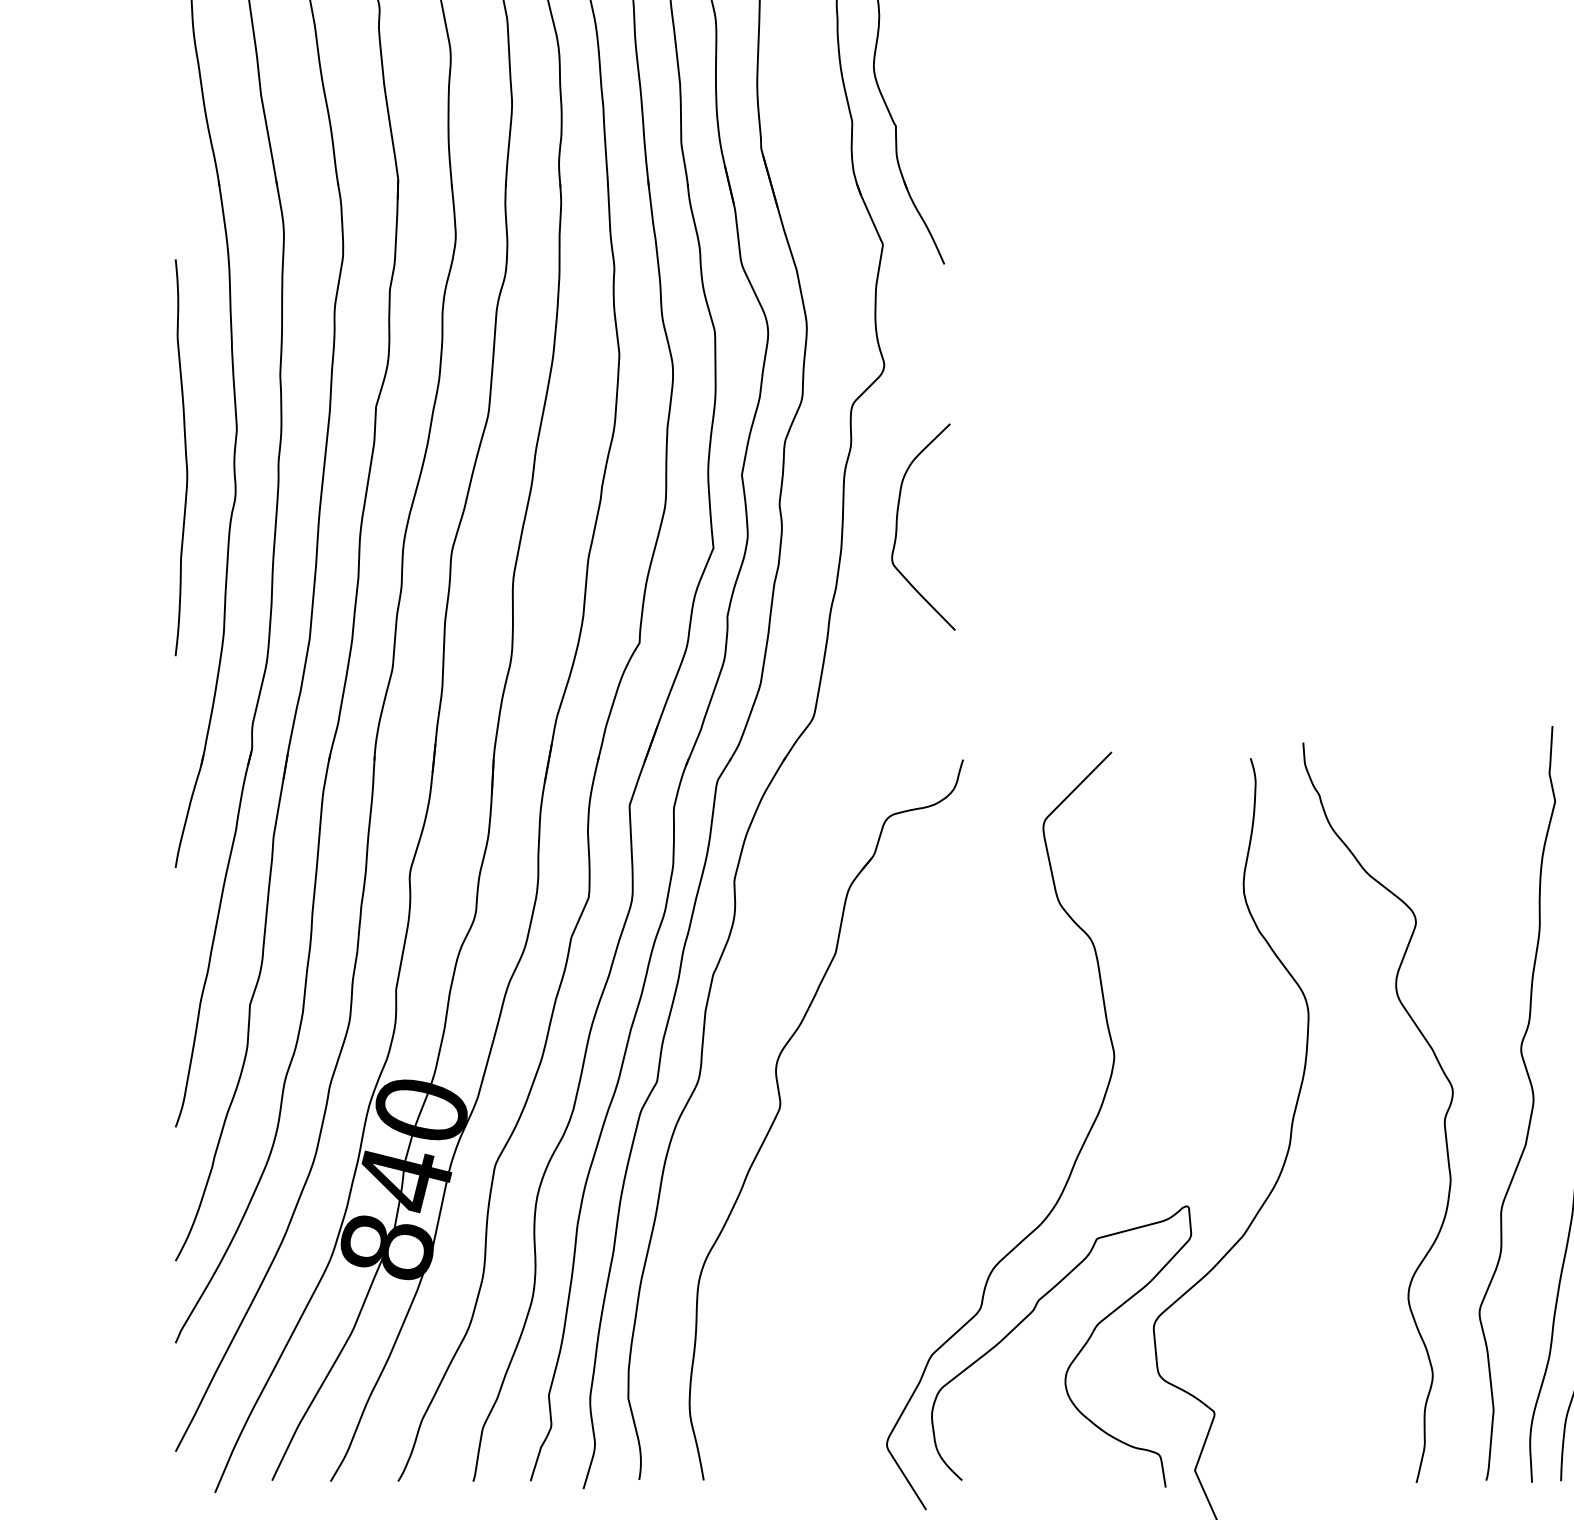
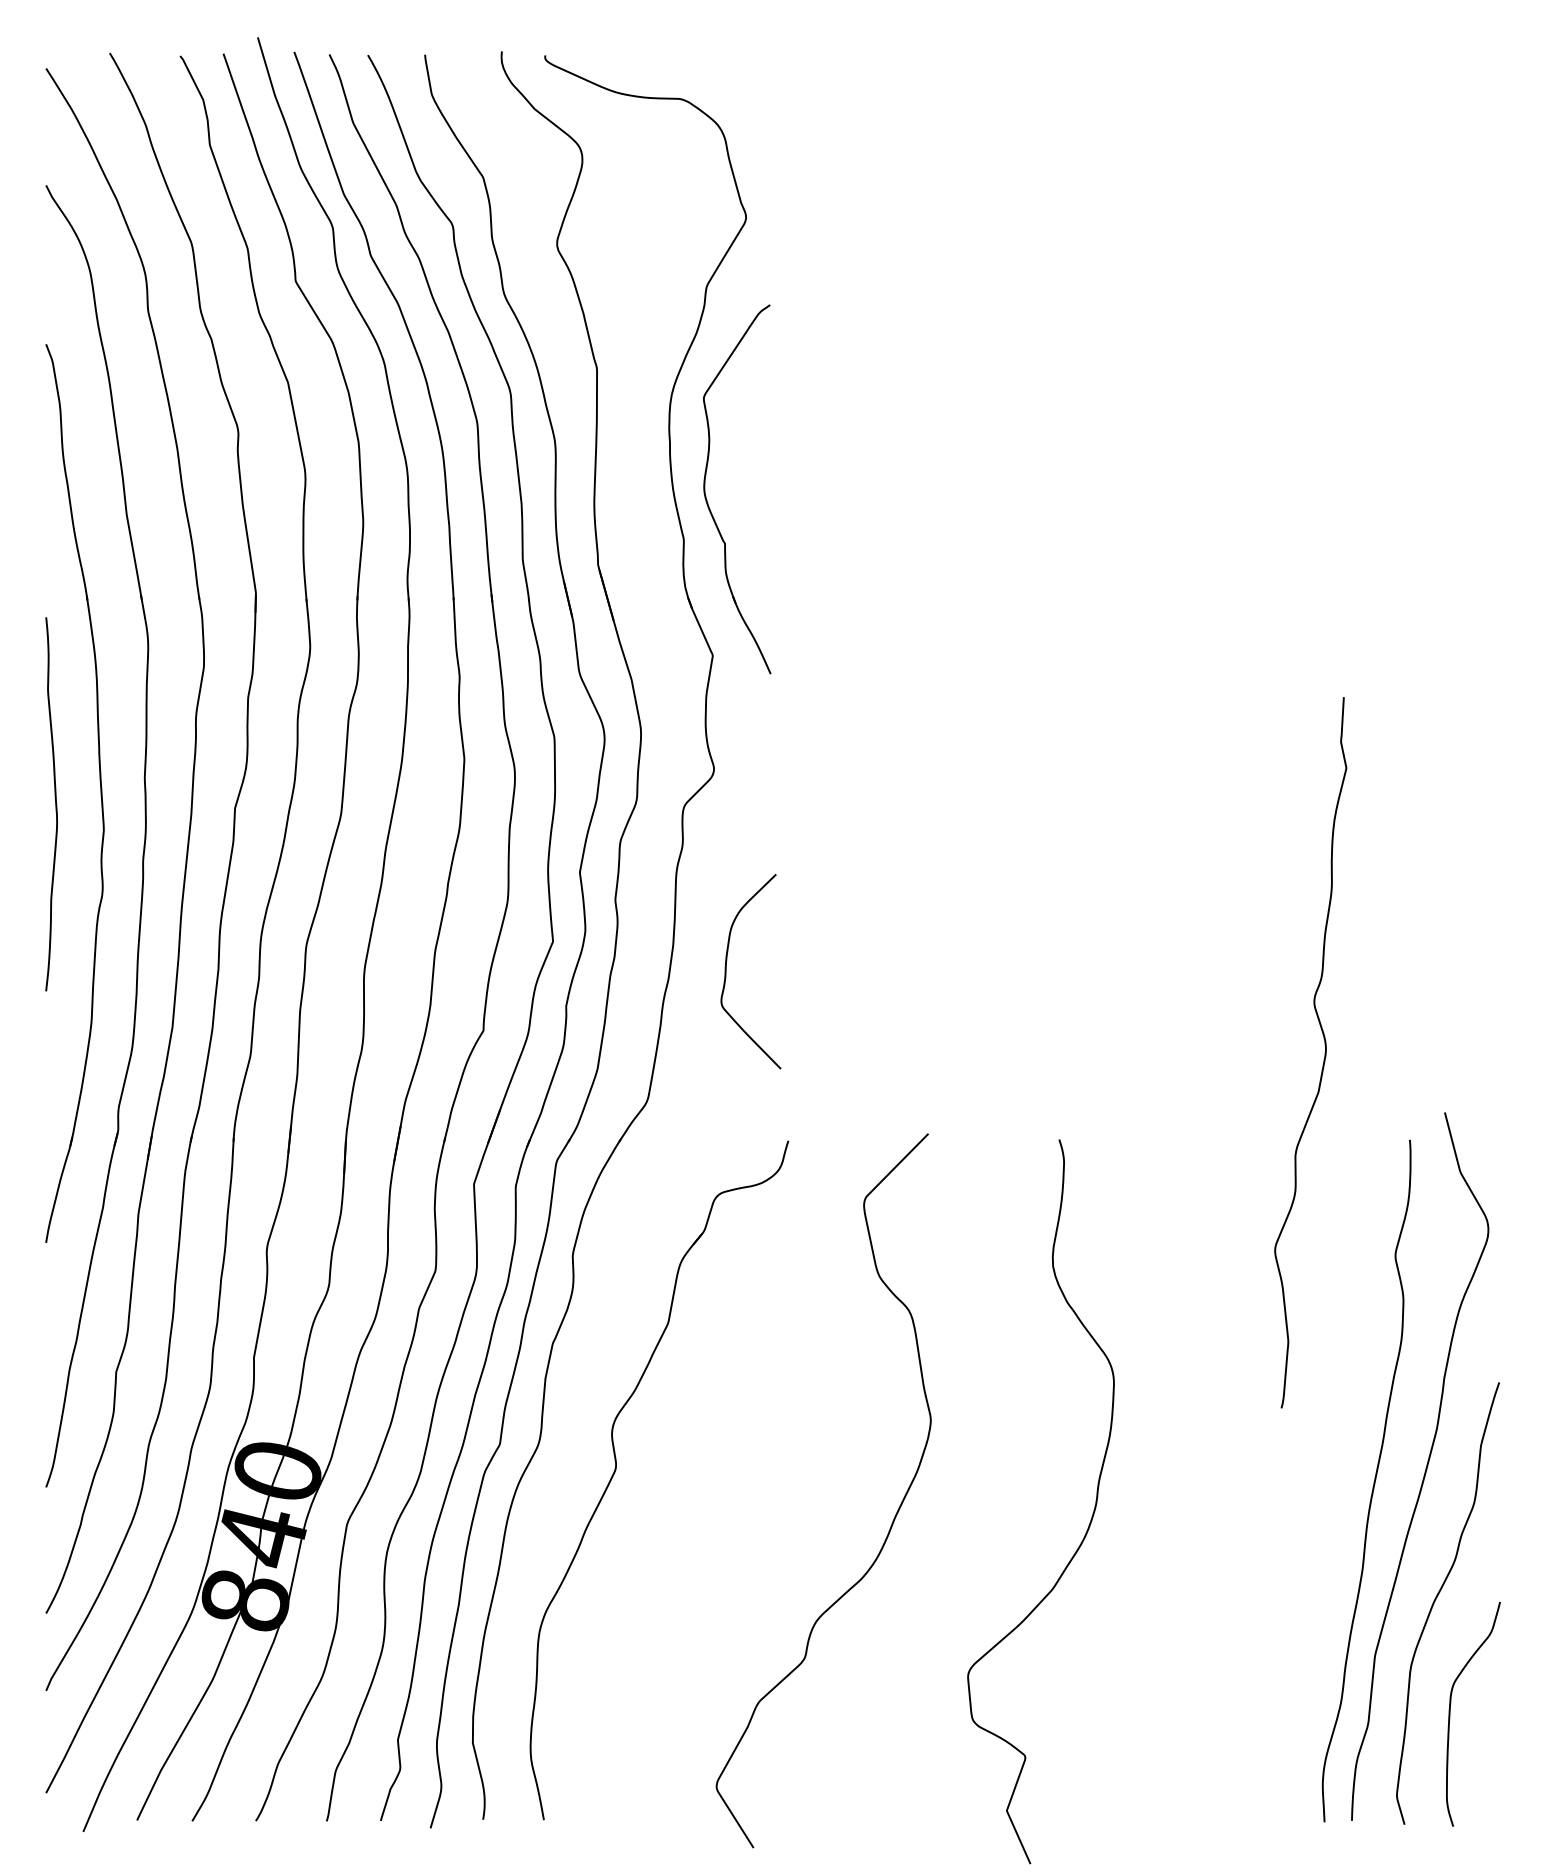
curve: (185, 457) -> (55, 804), moved
curve: (897, 526) -> (726, 971), moved
curve: (1531, 1103) -> (1324, 1052), moved
curve: (1443, 1117) -> (1241, 1478), removed
curve: (1075, 1355) -> (894, 1702), removed

